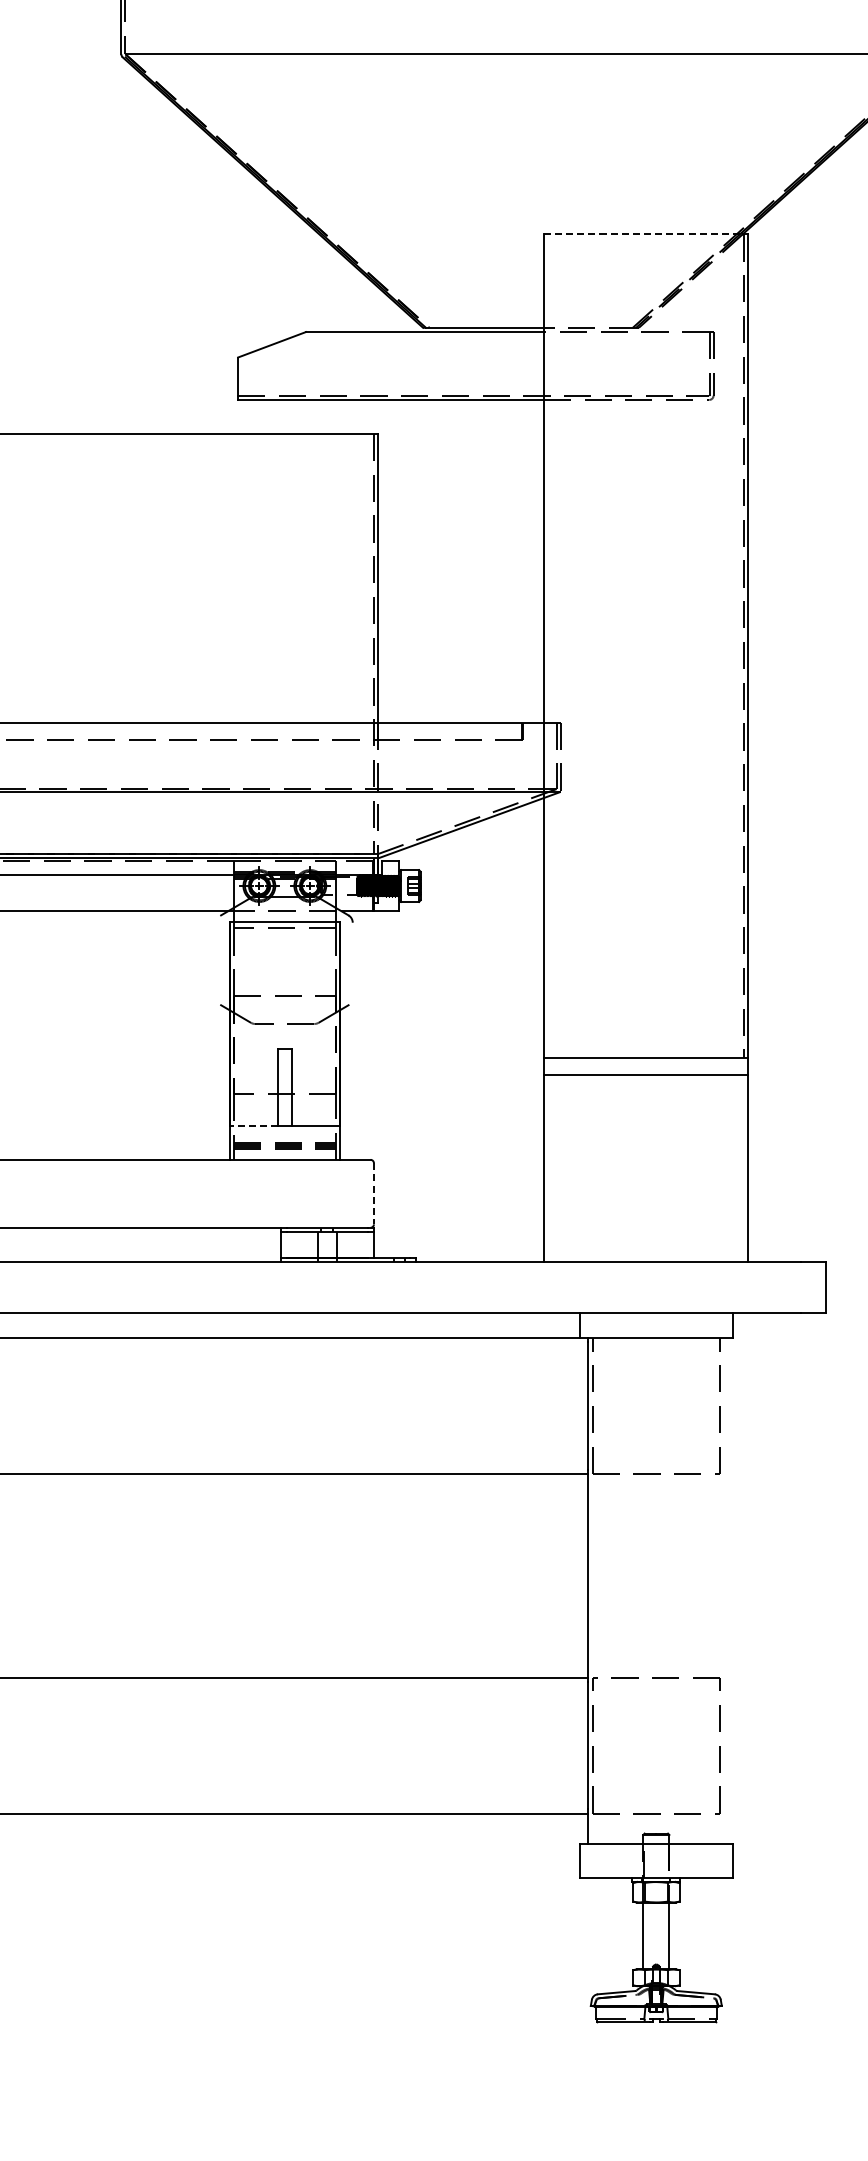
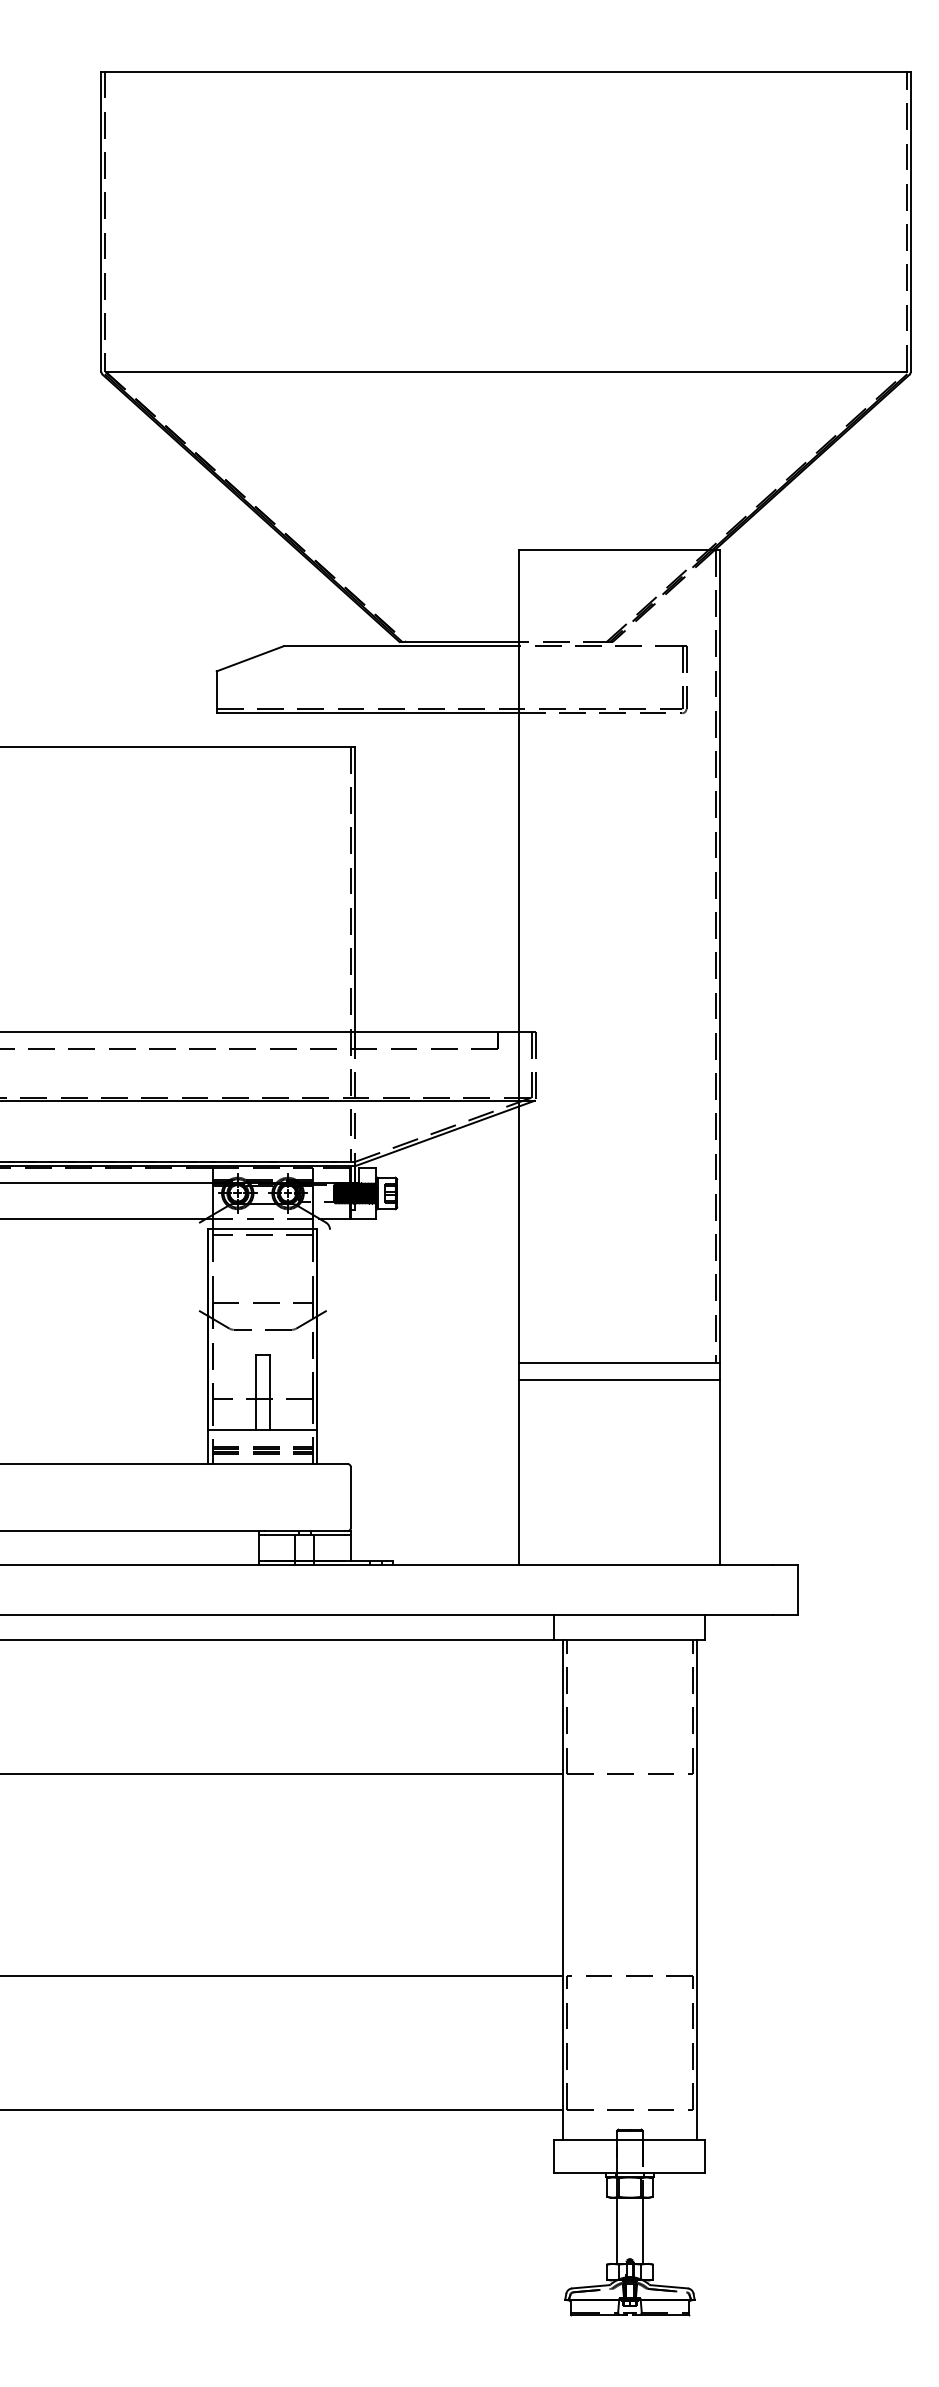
line: (643, 234) -> (617, 549), dashed -> solid
line: (254, 1125) -> (232, 1430), dashed -> solid
line: (373, 1194) -> (350, 1498), dashed -> solid
line: (724, 1590) -> (697, 1889), added

